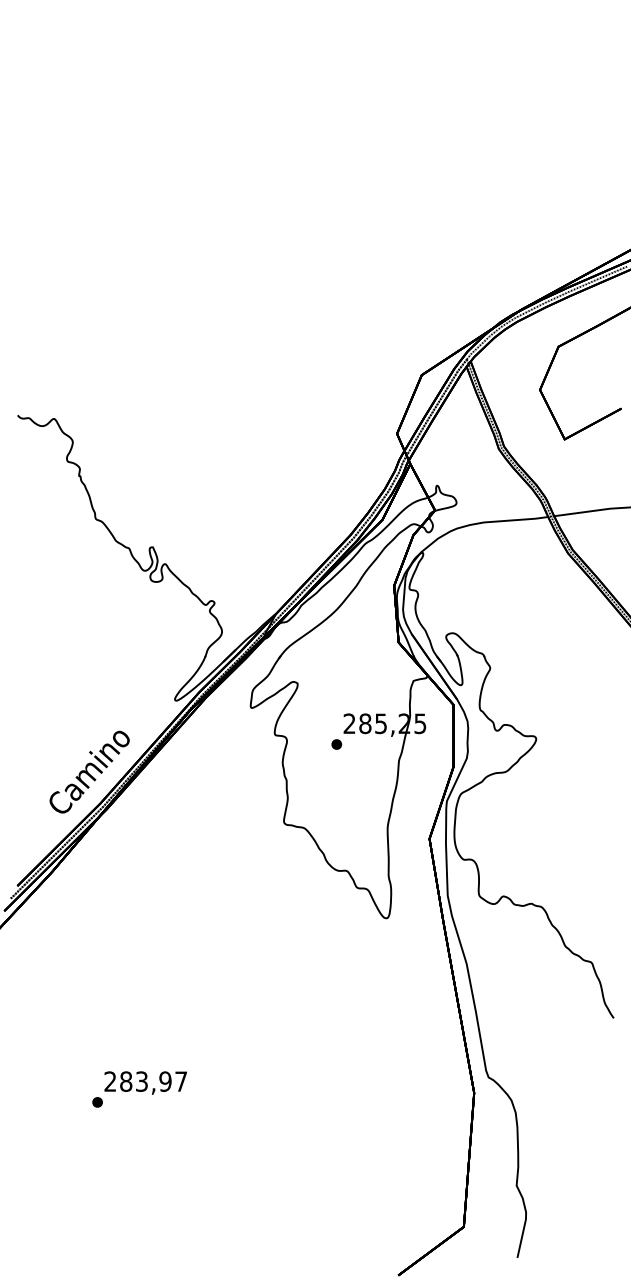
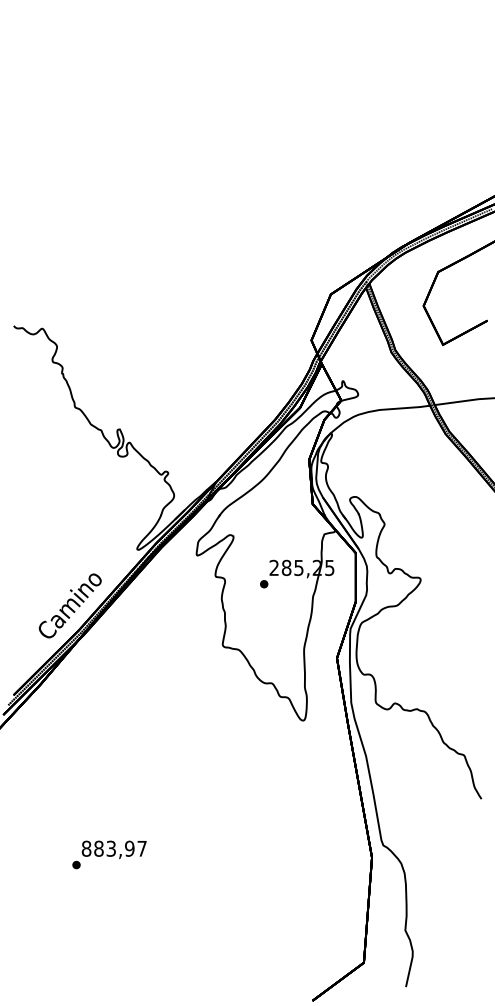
text: (110, 1081) -> (86, 848), 283,97 -> 883,97

